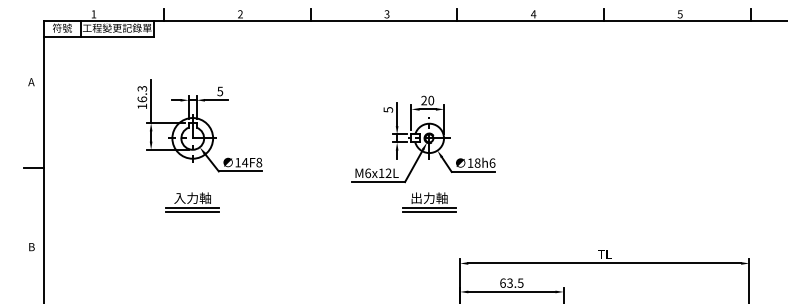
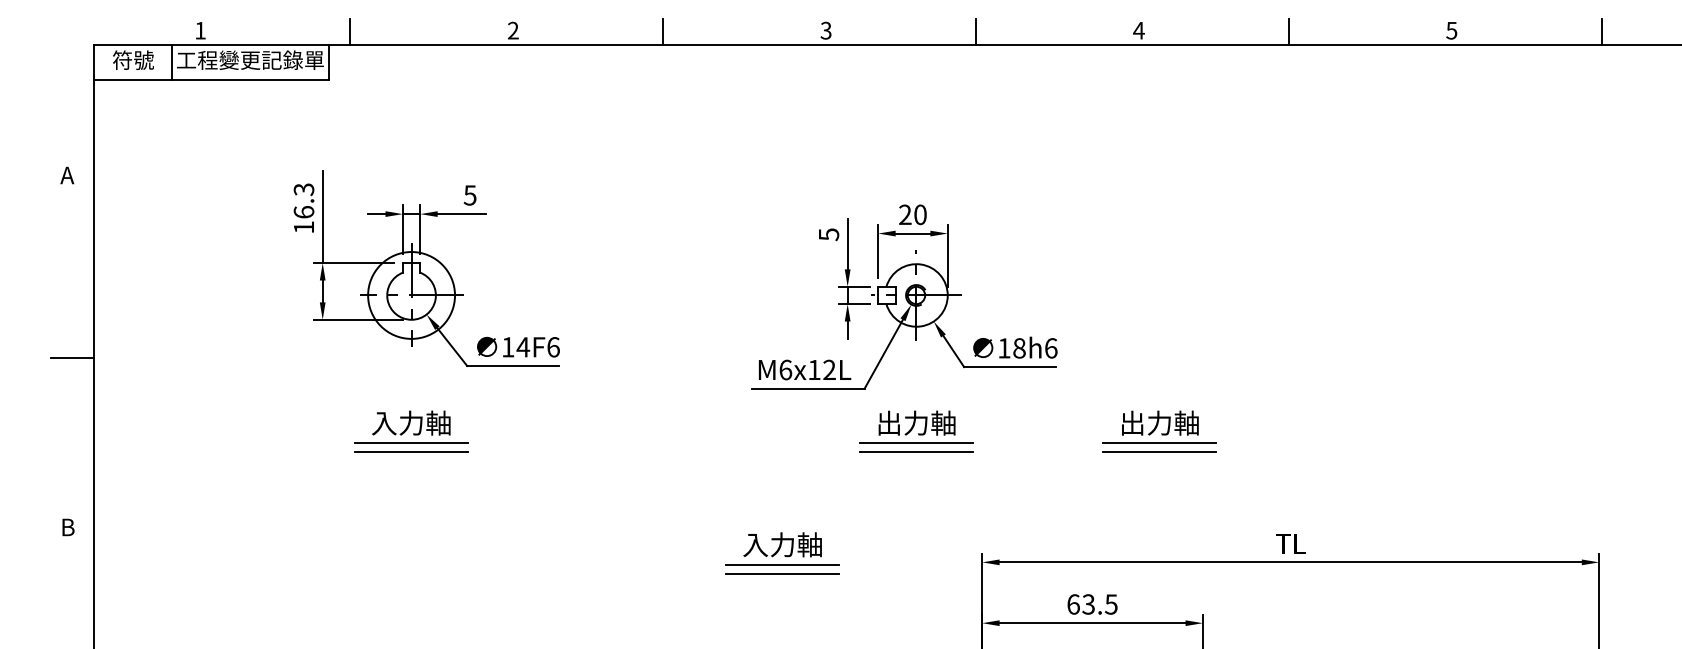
text: (259, 162) -> (553, 346), 14F8 -> 14F6
part: (543, 202) -> (1160, 432), added
part: (366, 259) -> (782, 553), added

